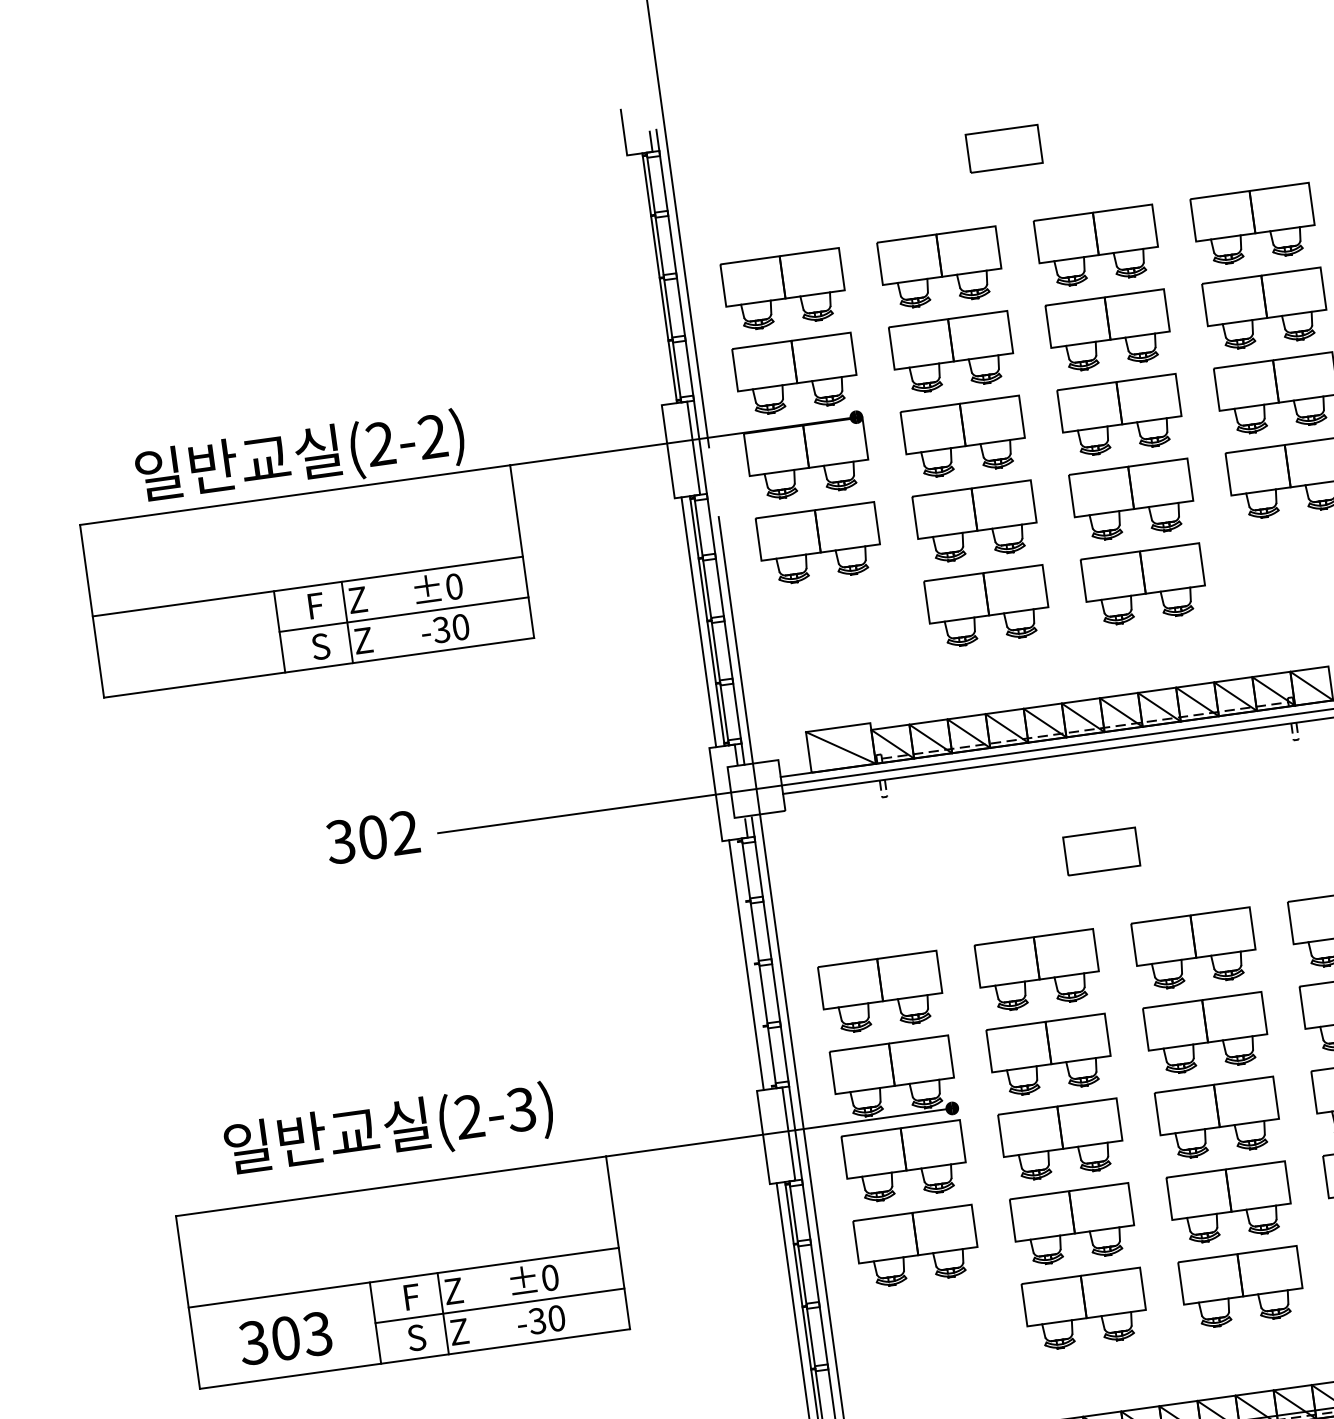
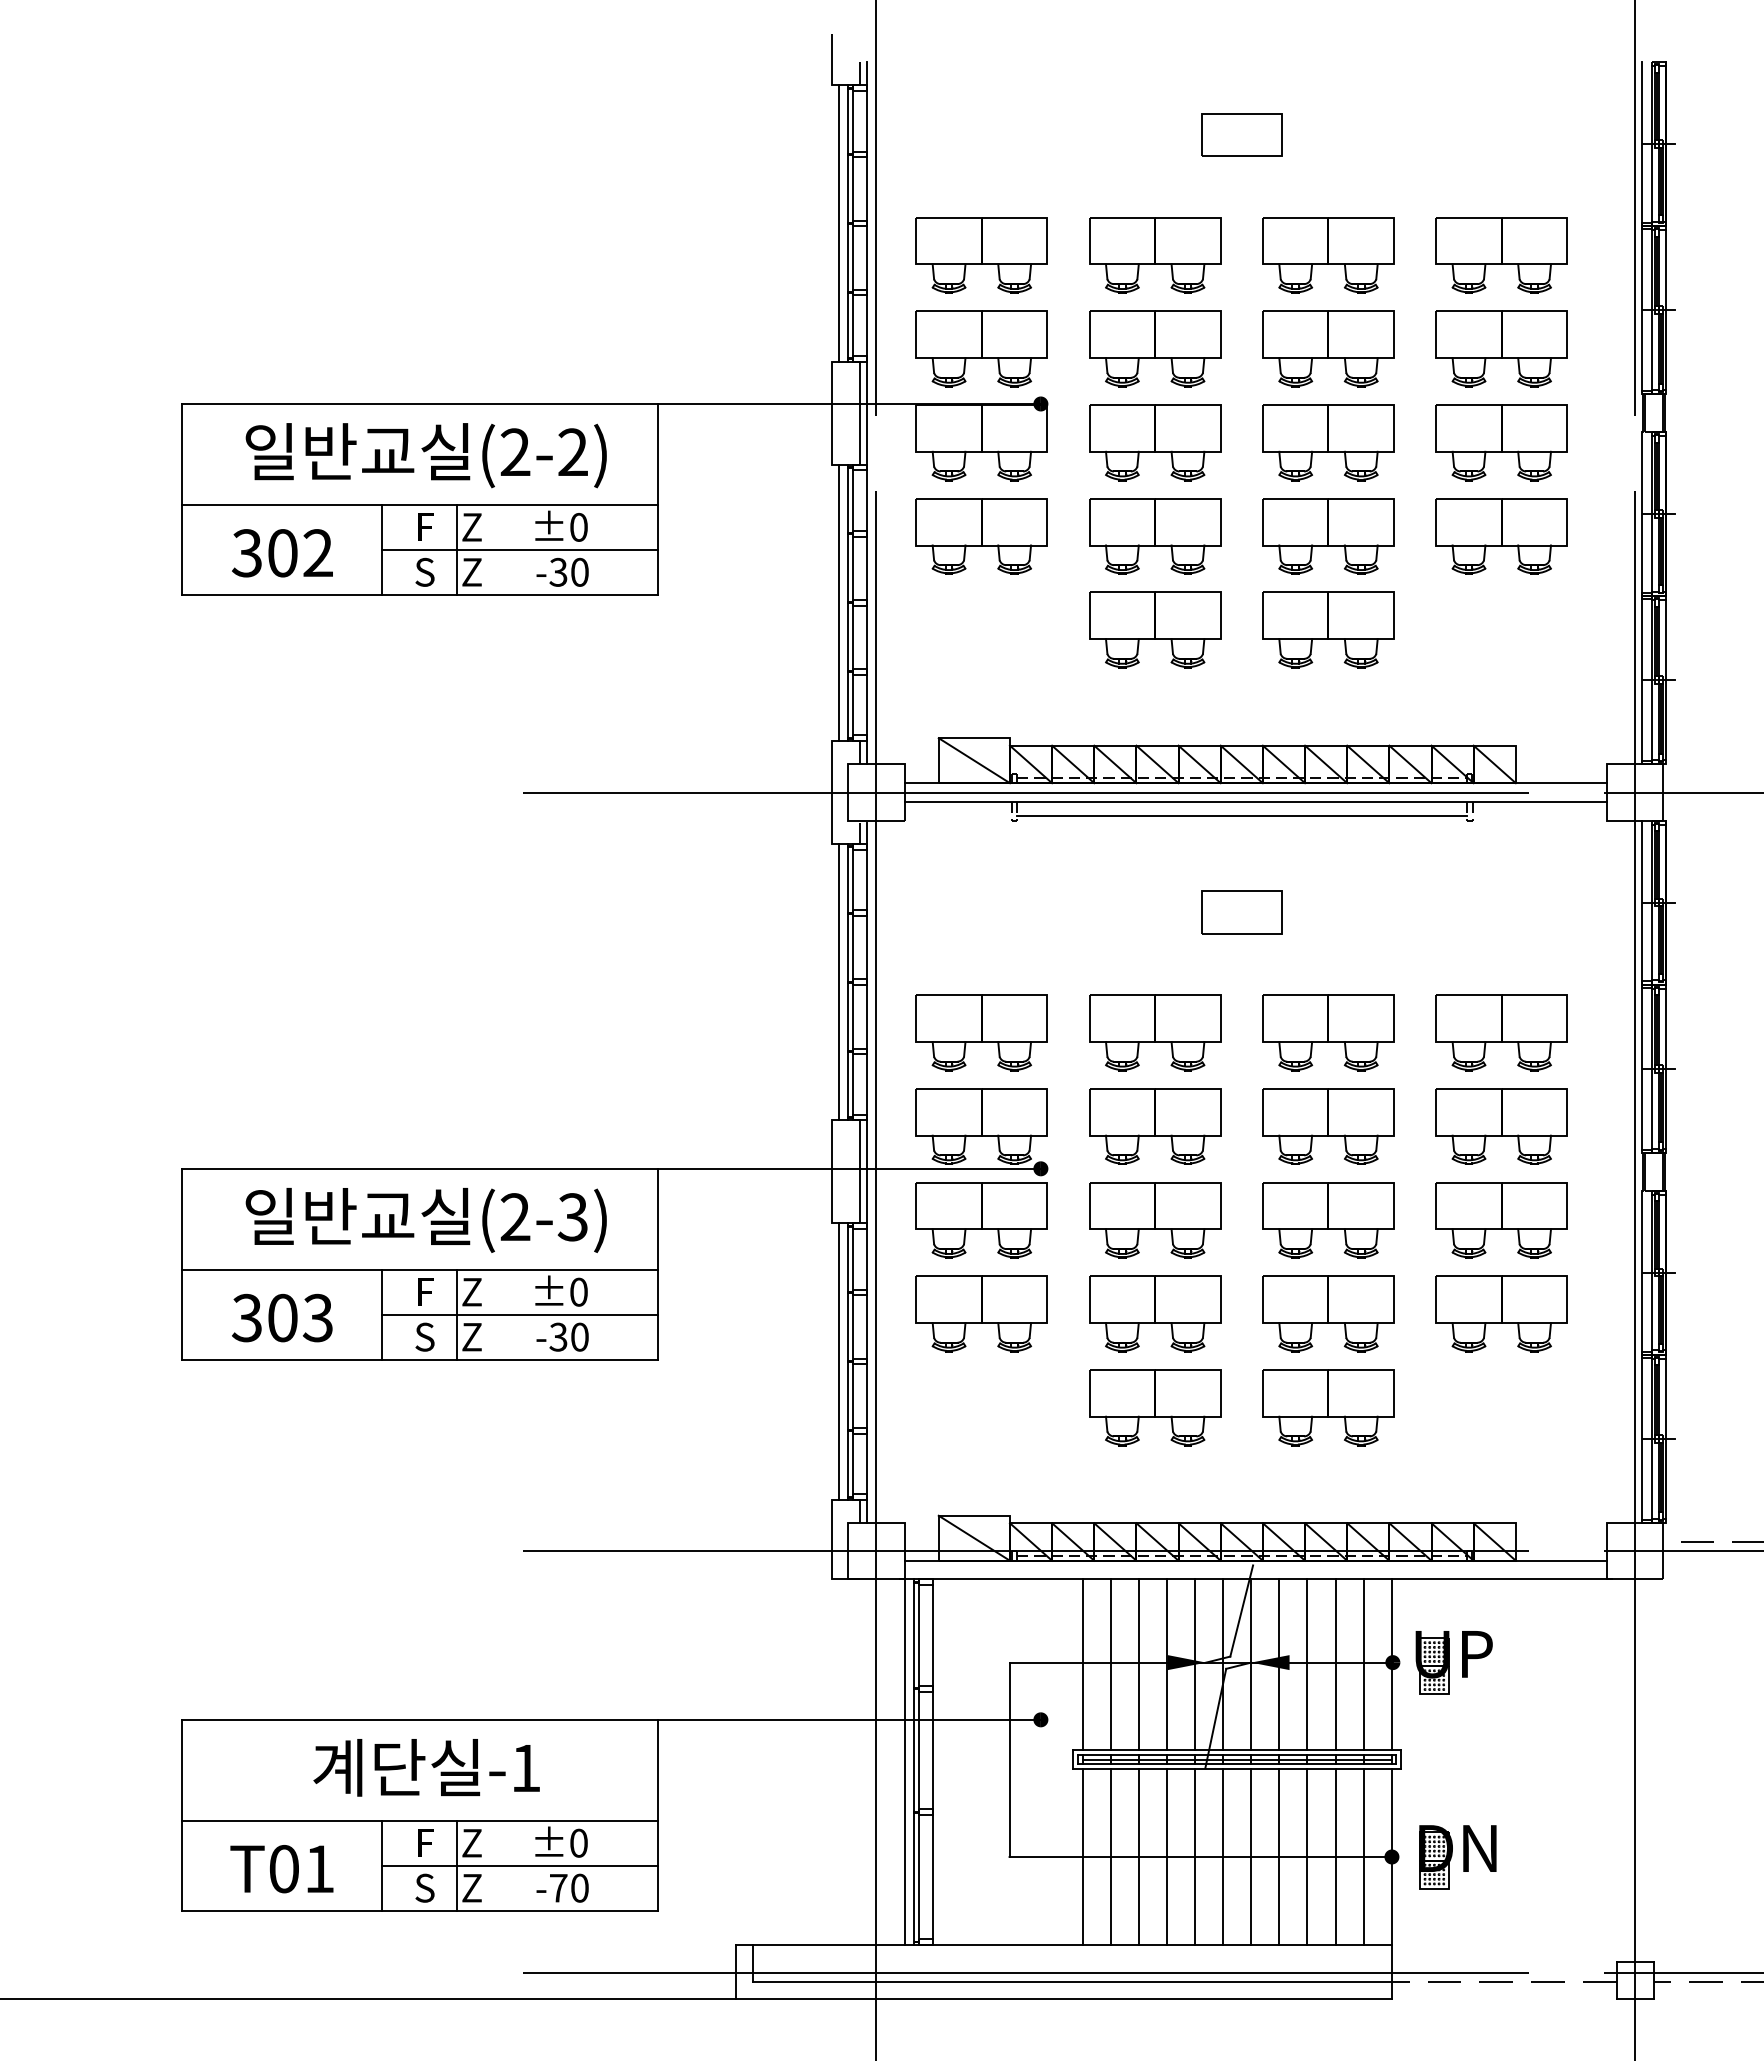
line: (650, 279) -> (838, 223), added
text: (299, 458) -> (425, 455), moved
line: (1089, 763) -> (1241, 815), added
text: (372, 837) -> (282, 553), moved
line: (755, 964) -> (848, 982), added
text: (388, 1131) -> (425, 1220), moved

